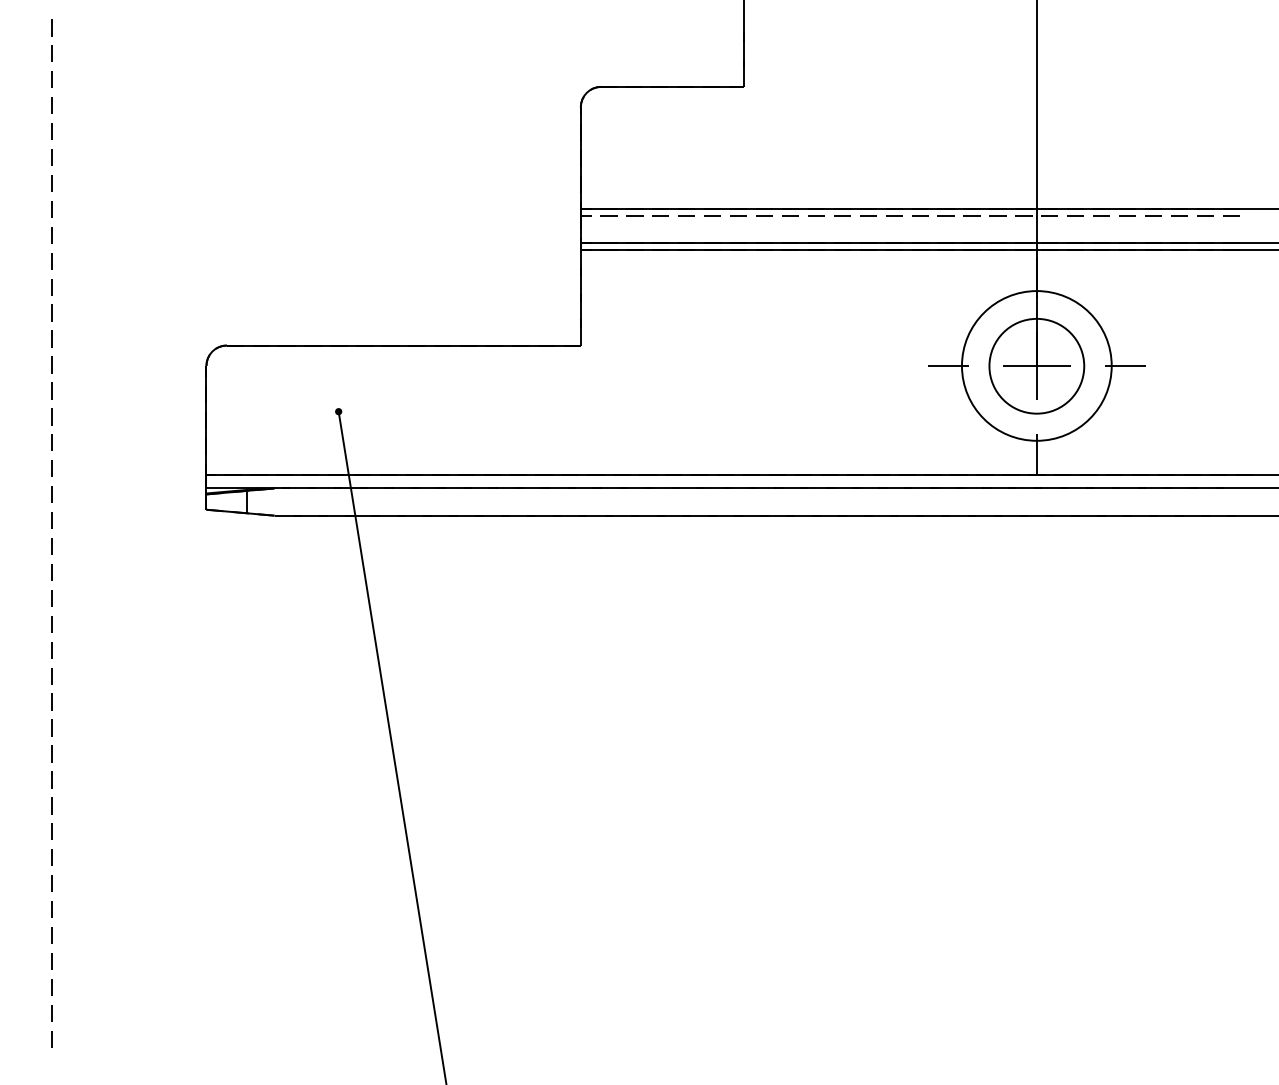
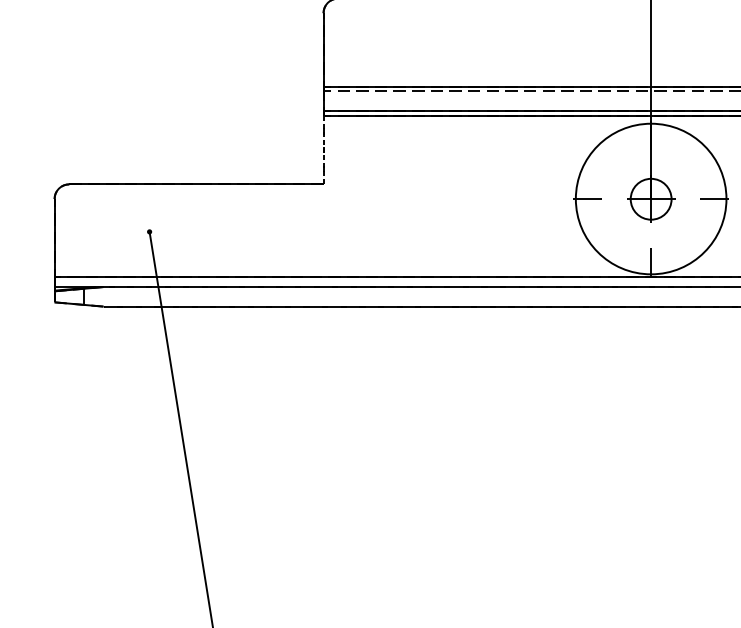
line: (580, 297) -> (323, 149), solid -> dashed
circle: (1036, 365) -> (650, 198), size x0.6
circle: (1036, 365) -> (650, 198), size x1.4

